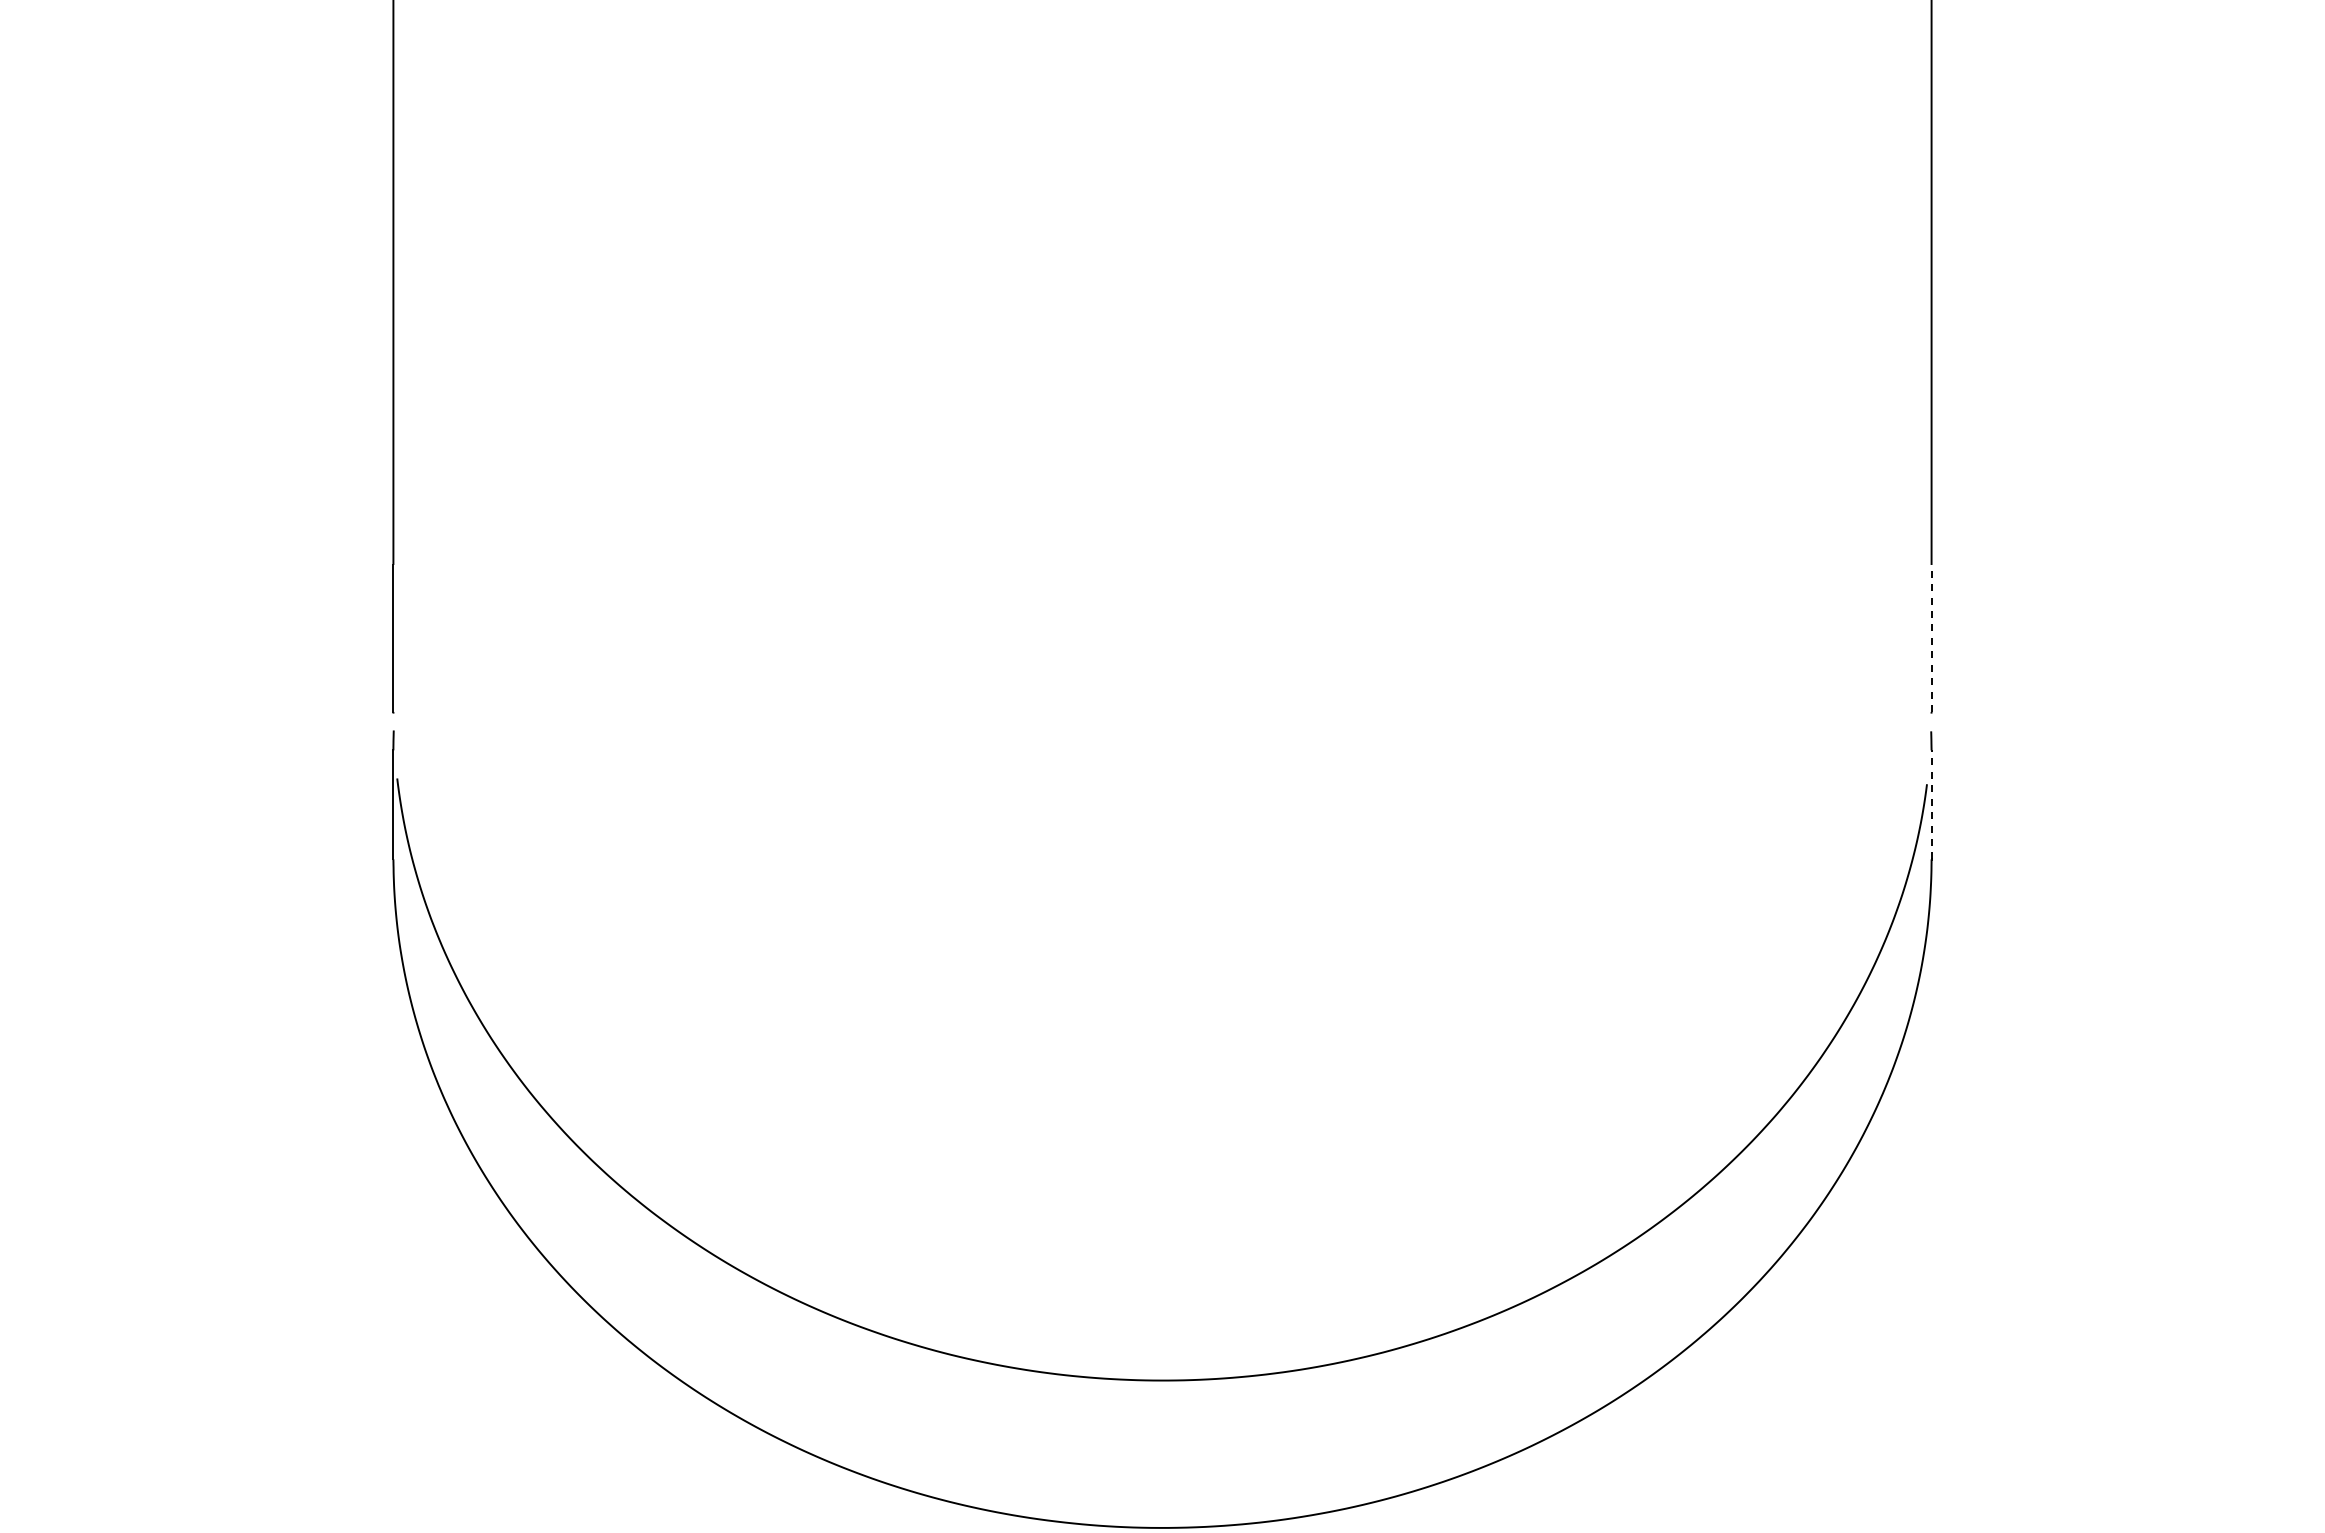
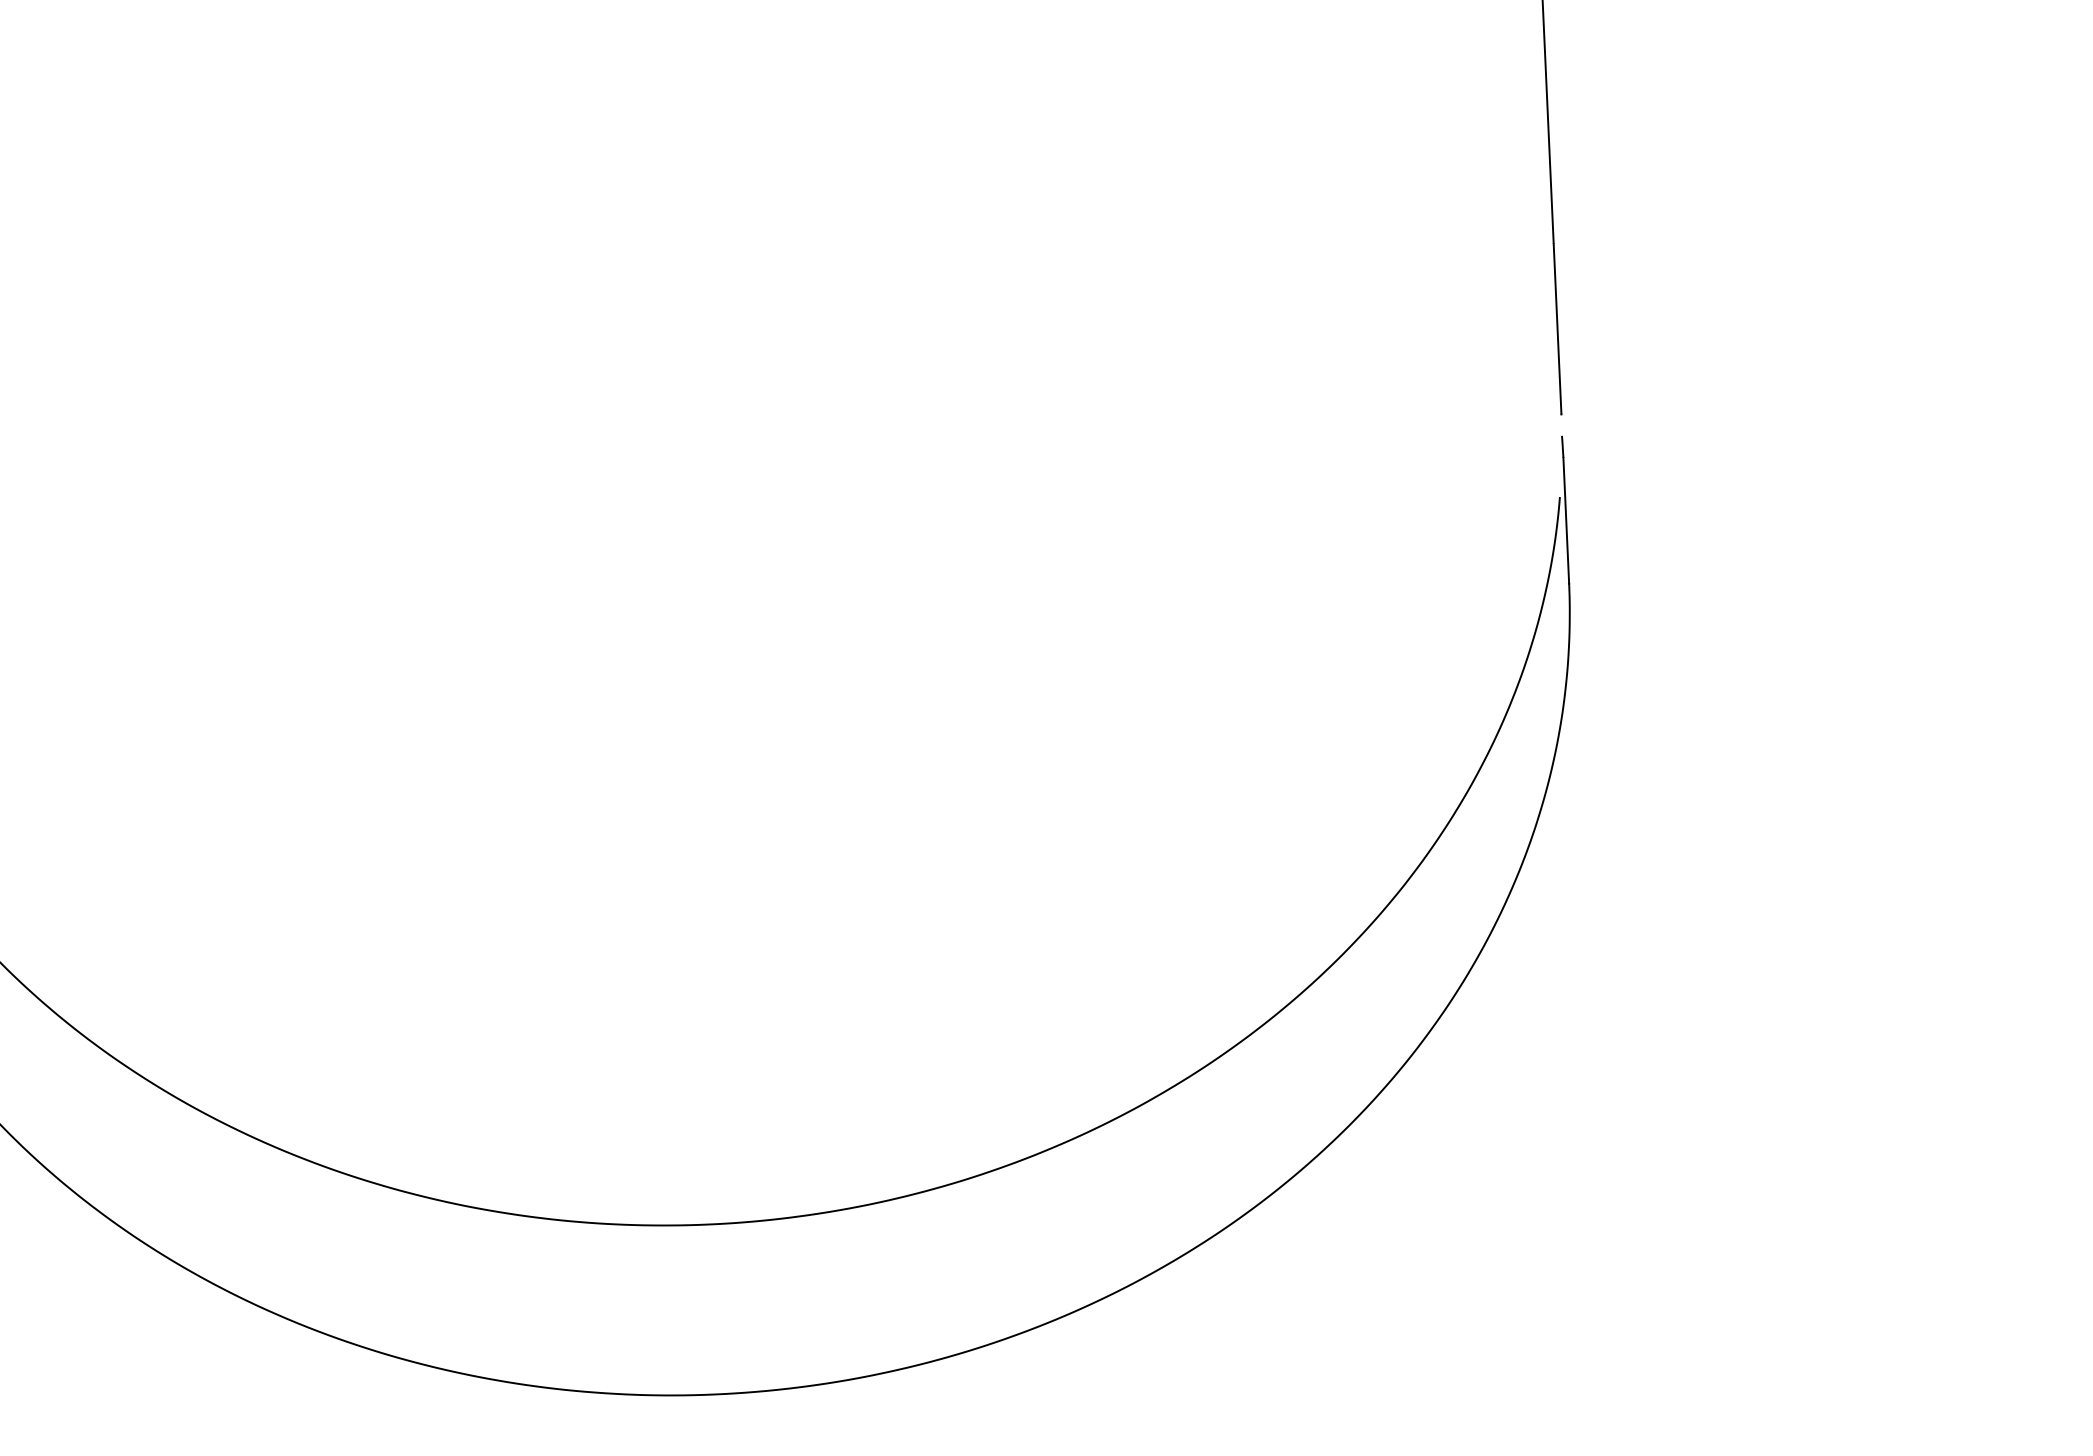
line: (1931, 637) -> (1557, 327), dashed -> solid
line: (1931, 804) -> (1566, 520), dashed -> solid

